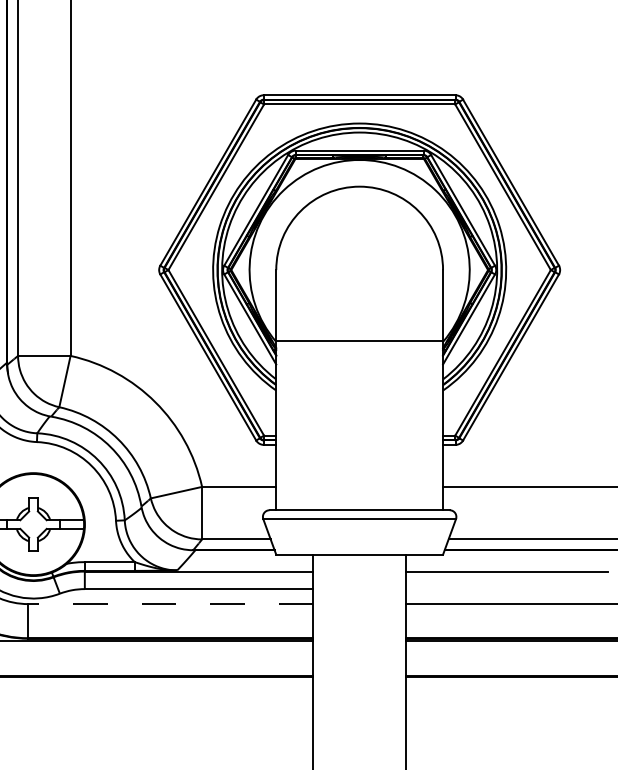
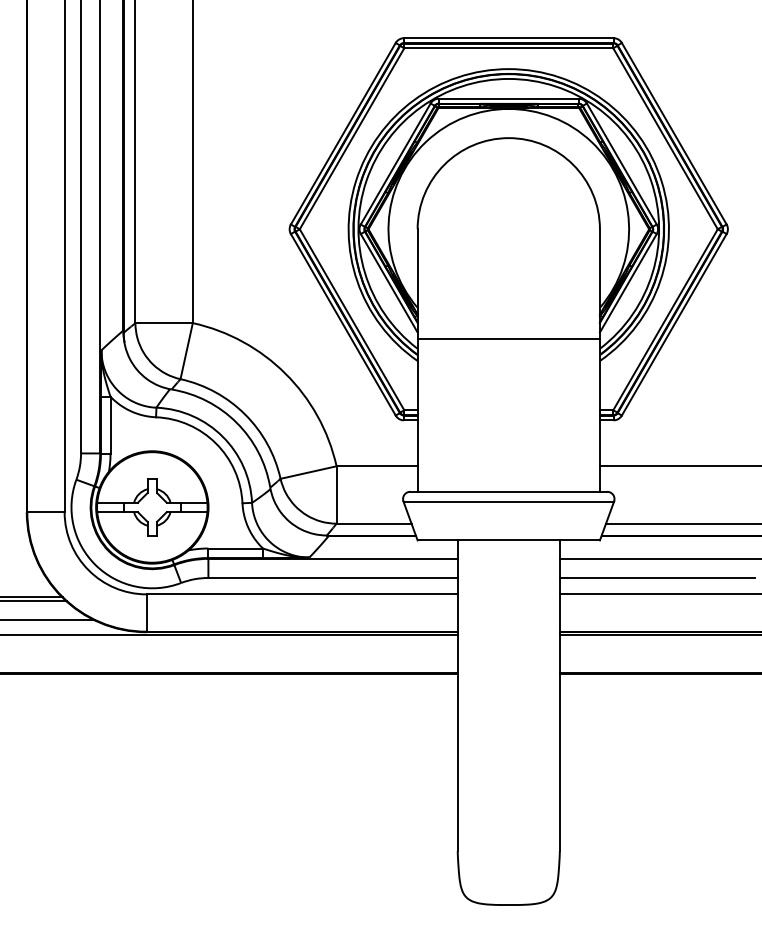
line: (359, 340) -> (508, 338), moved
line: (494, 588) -> (656, 577), added
line: (170, 604) -> (301, 594), dashed -> solid

